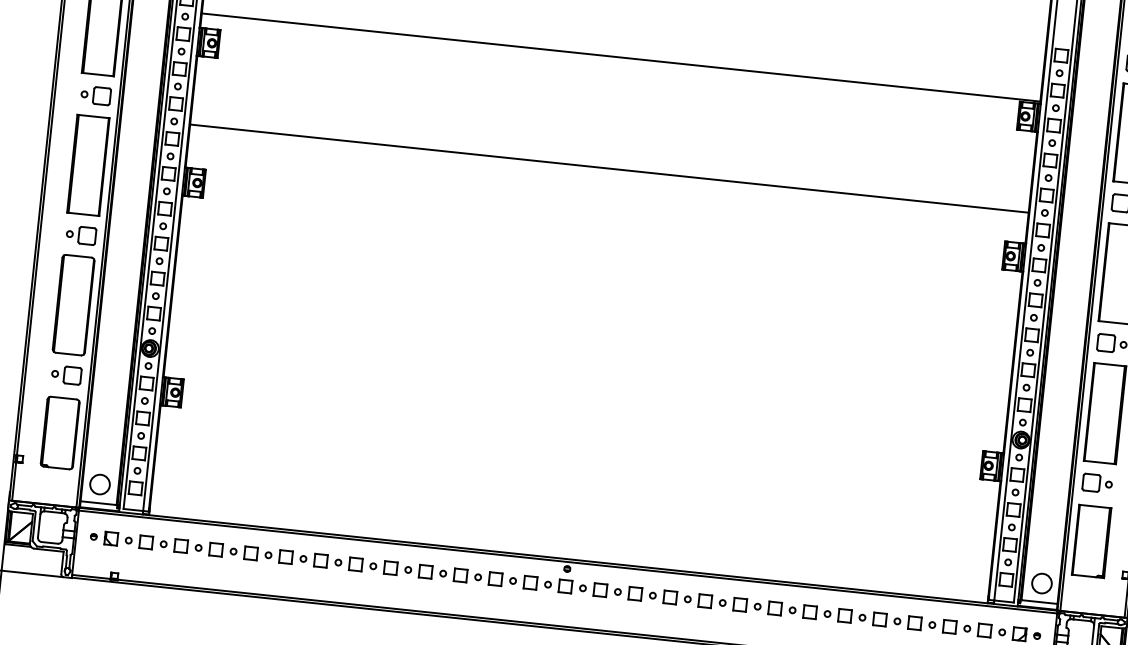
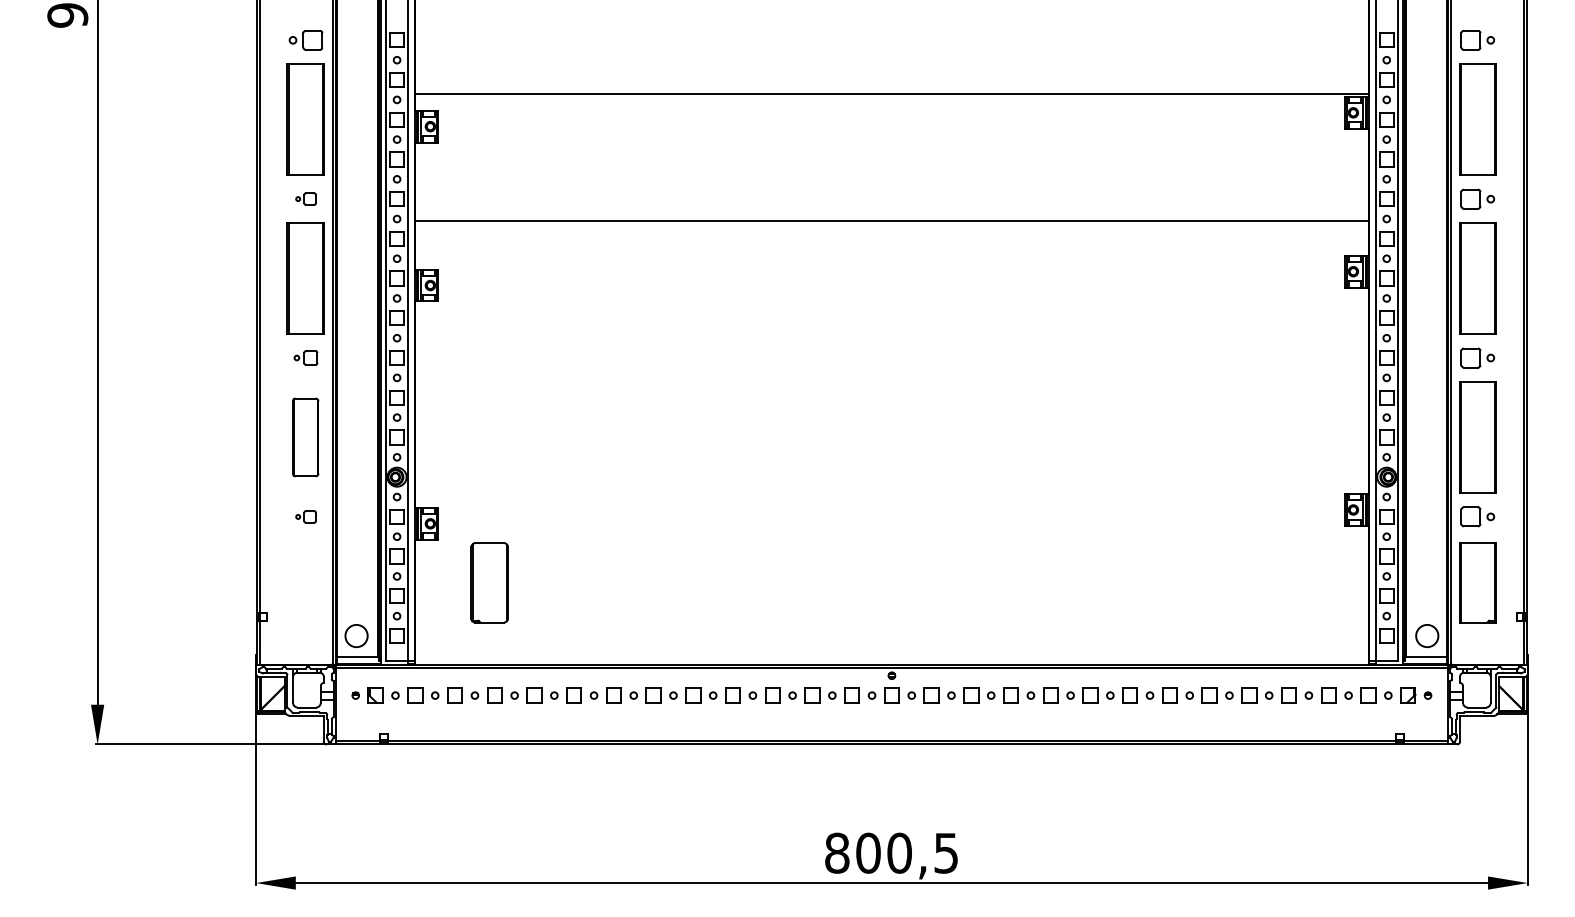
part: (95, 94) -> (305, 198), size x0.6
part: (80, 234) -> (305, 357), size x0.7
part: (73, 305) -> (305, 437), size x0.7
part: (66, 374) -> (305, 516), size x0.6
part: (60, 432) -> (489, 582), moved

